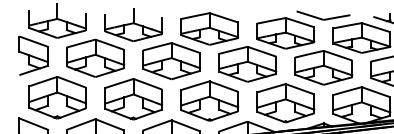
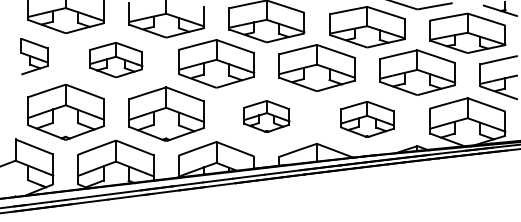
part: (33, 55) -> (34, 56), size x0.7
part: (95, 57) -> (115, 59), size x0.7
part: (209, 101) -> (266, 116), size x0.6
part: (285, 103) -> (367, 119), size x0.7

